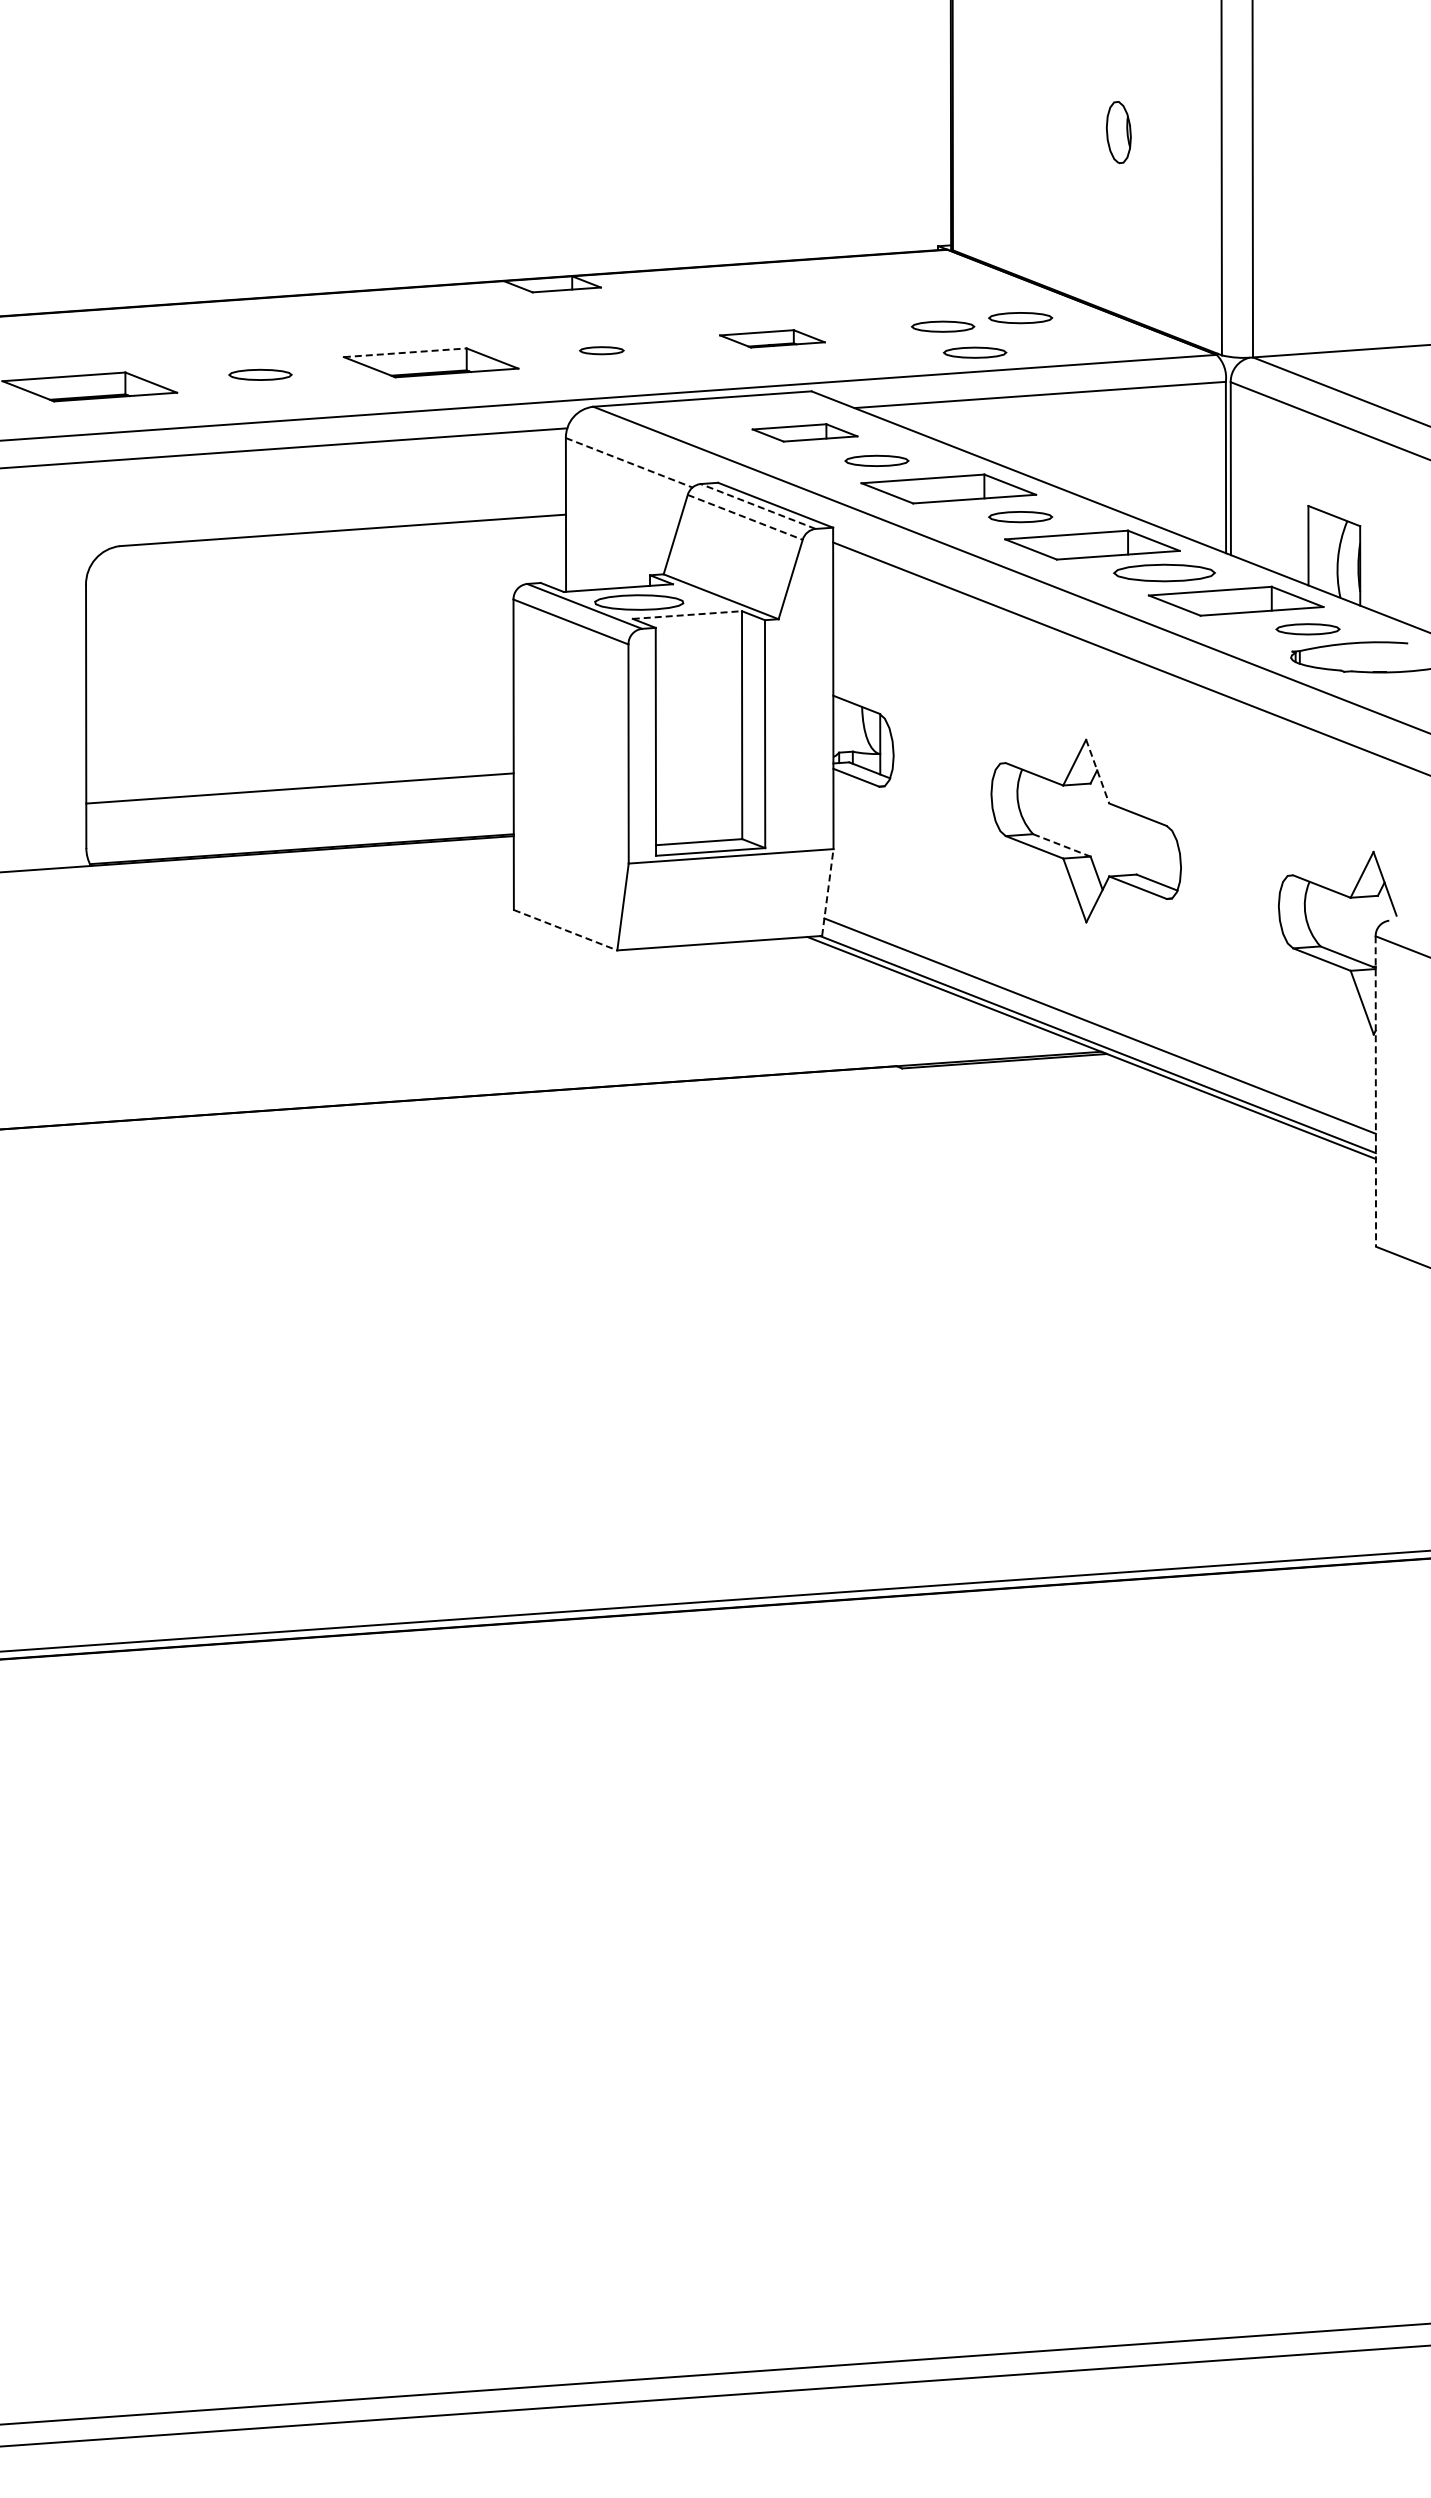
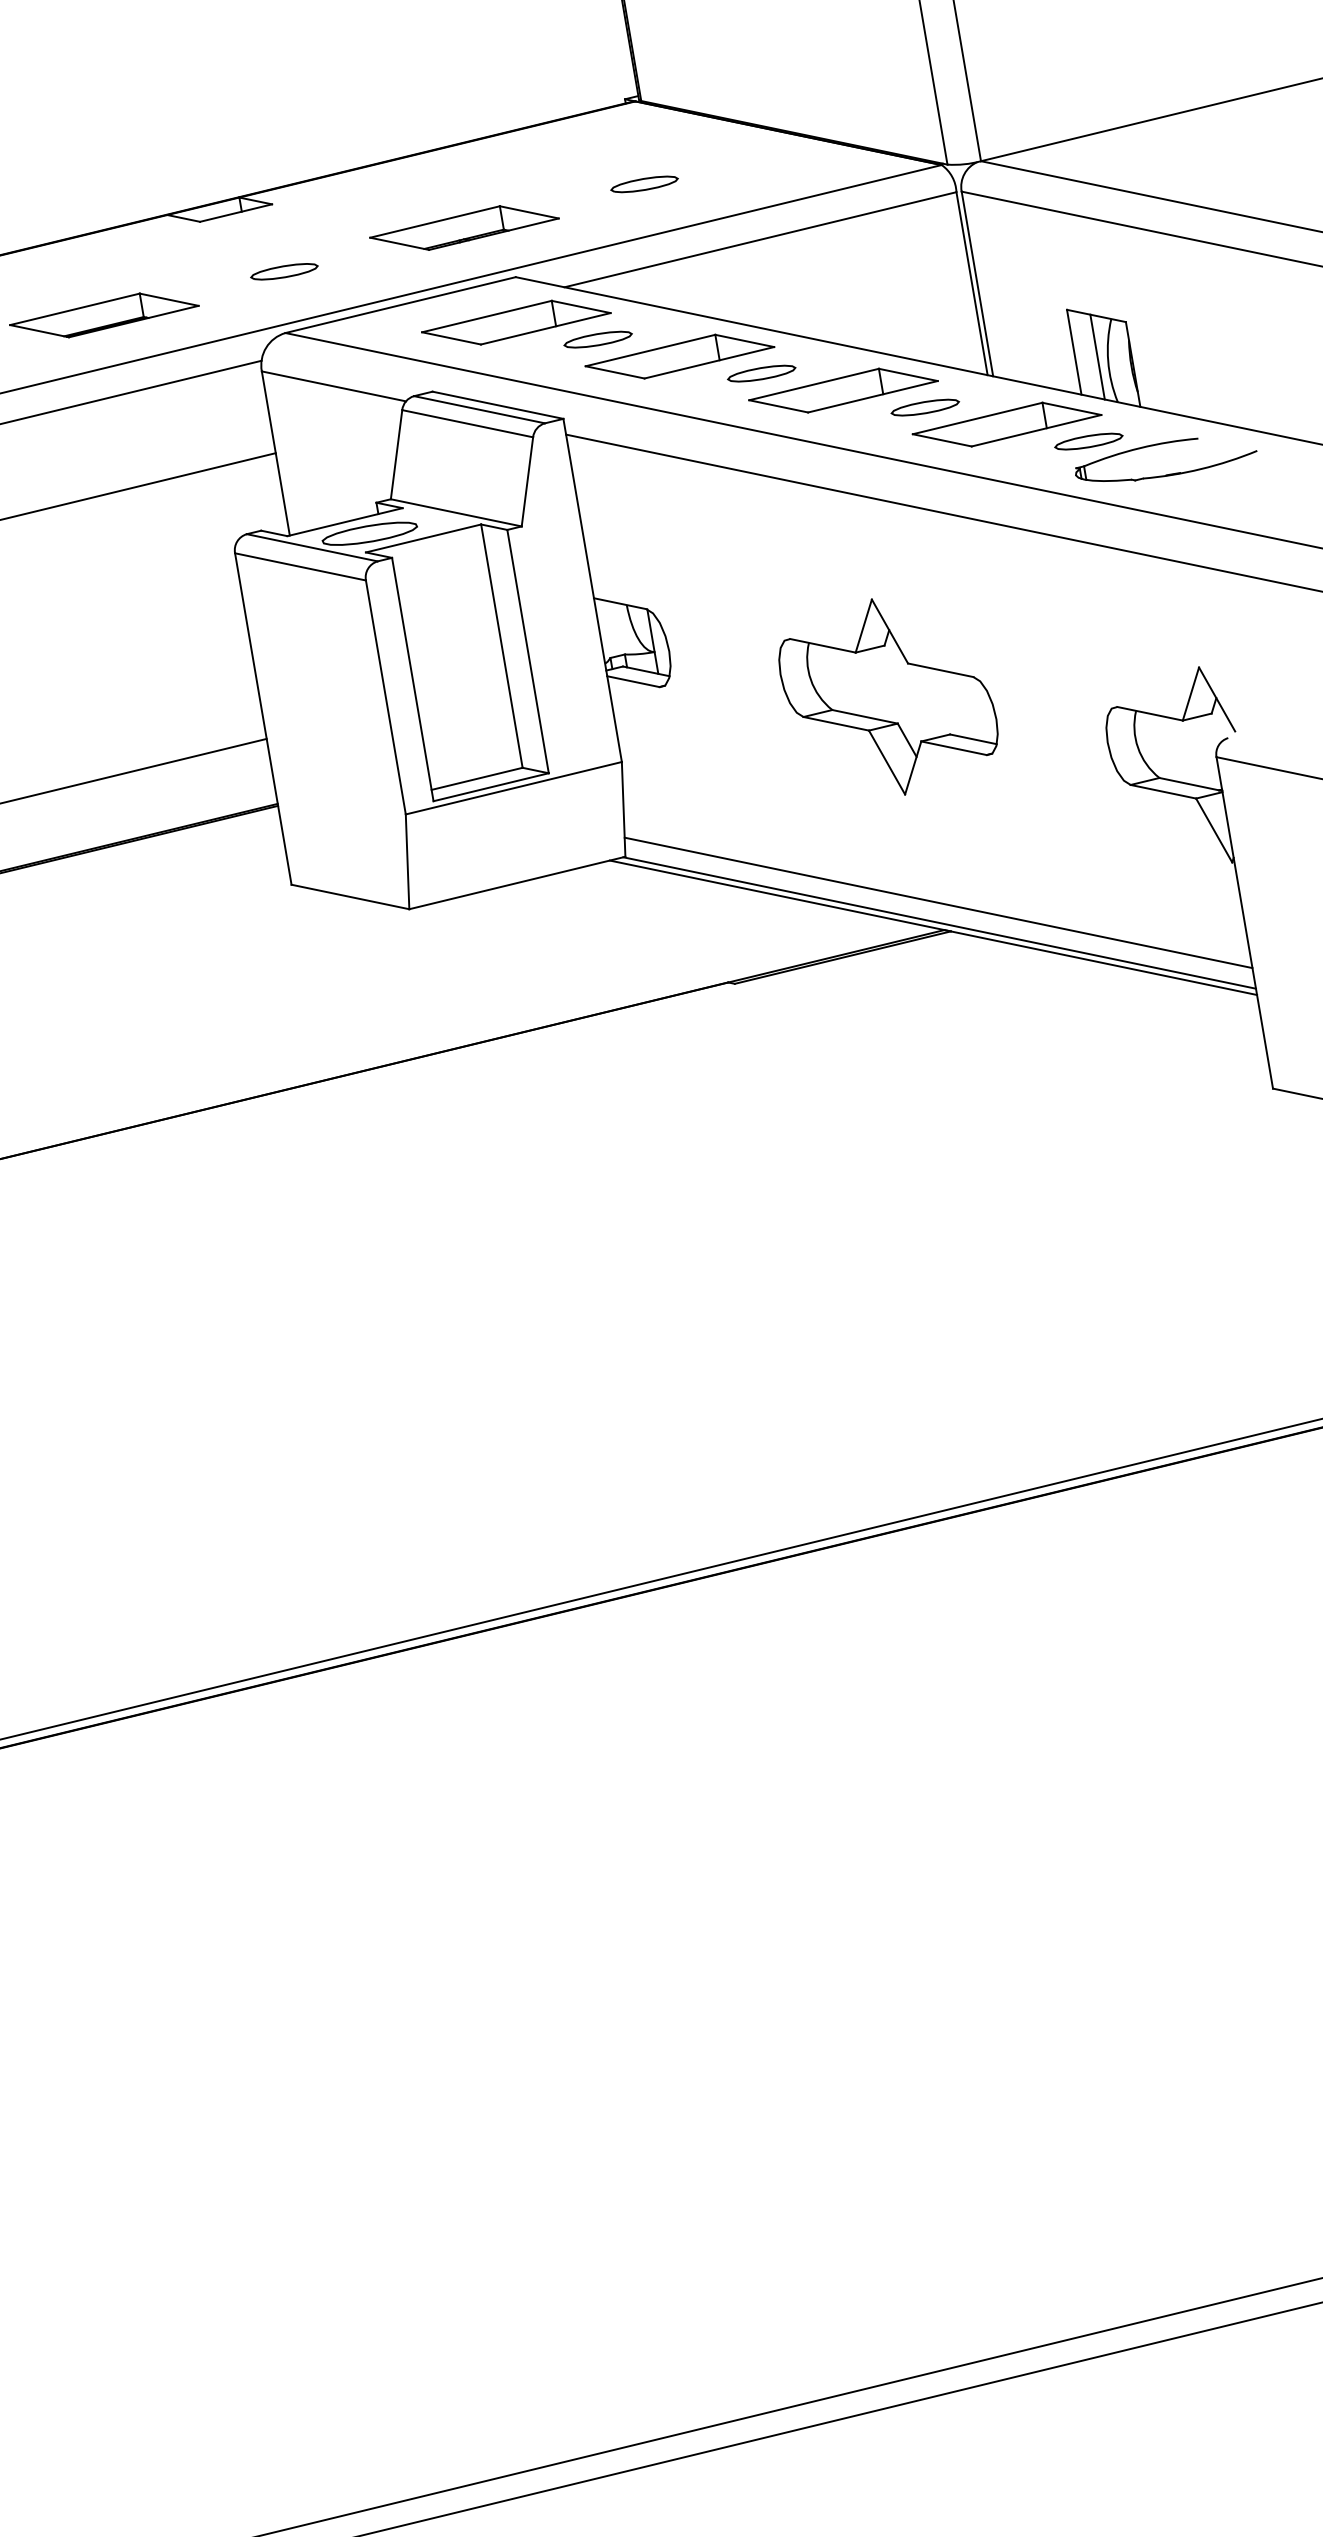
part: (1020, 318) -> (725, 161), removed
part: (772, 338) -> (464, 227), size x1.67
part: (601, 350) -> (284, 271), size x1.43
line: (405, 352) -> (75, 309), dashed -> solid
part: (974, 352) -> (682, 206), removed
part: (804, 432) -> (515, 322), size x1.67
line: (629, 462) -> (334, 386), dashed -> solid
line: (758, 506) -> (479, 409), dashed -> solid
line: (745, 517) -> (467, 423), dashed -> solid
line: (1328, 553) -> (1097, 356), added
part: (1163, 573) -> (924, 408), size x0.62
line: (687, 615) -> (423, 538), dashed -> solid
line: (1097, 771) -> (889, 631), dashed -> solid
line: (1061, 845) -> (864, 716), dashed -> solid
line: (827, 892) -> (623, 809), dashed -> solid
line: (565, 930) -> (350, 897), dashed -> solid
line: (1375, 1092) -> (1244, 924), dashed -> solid

